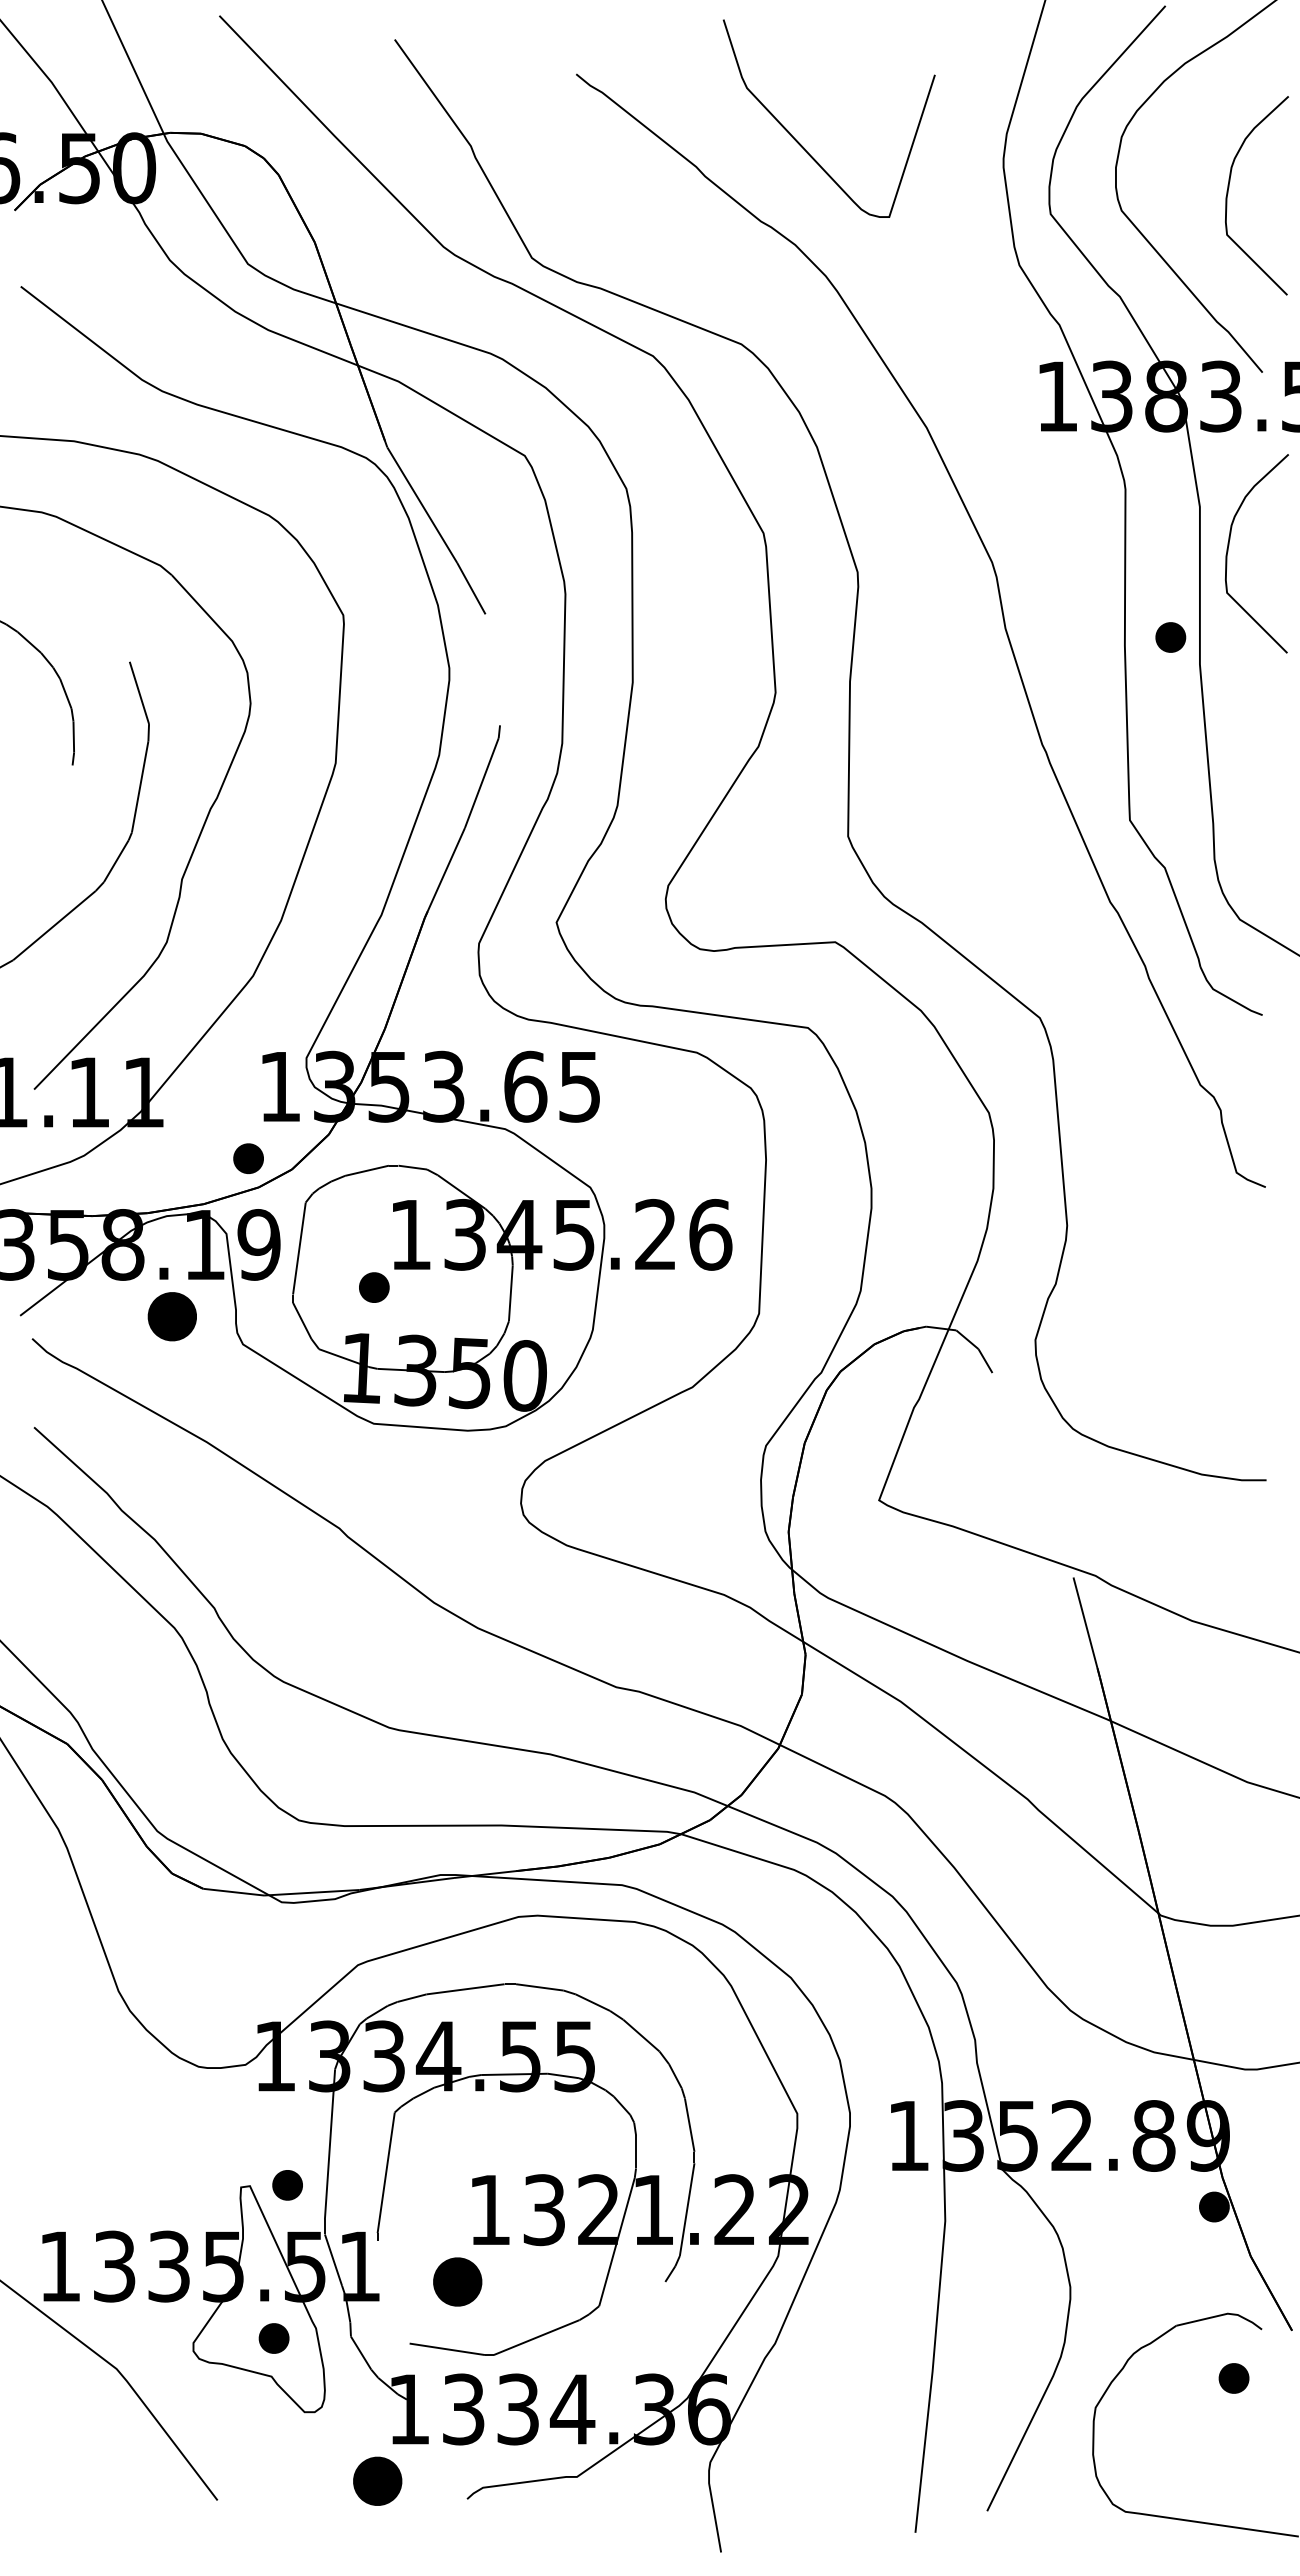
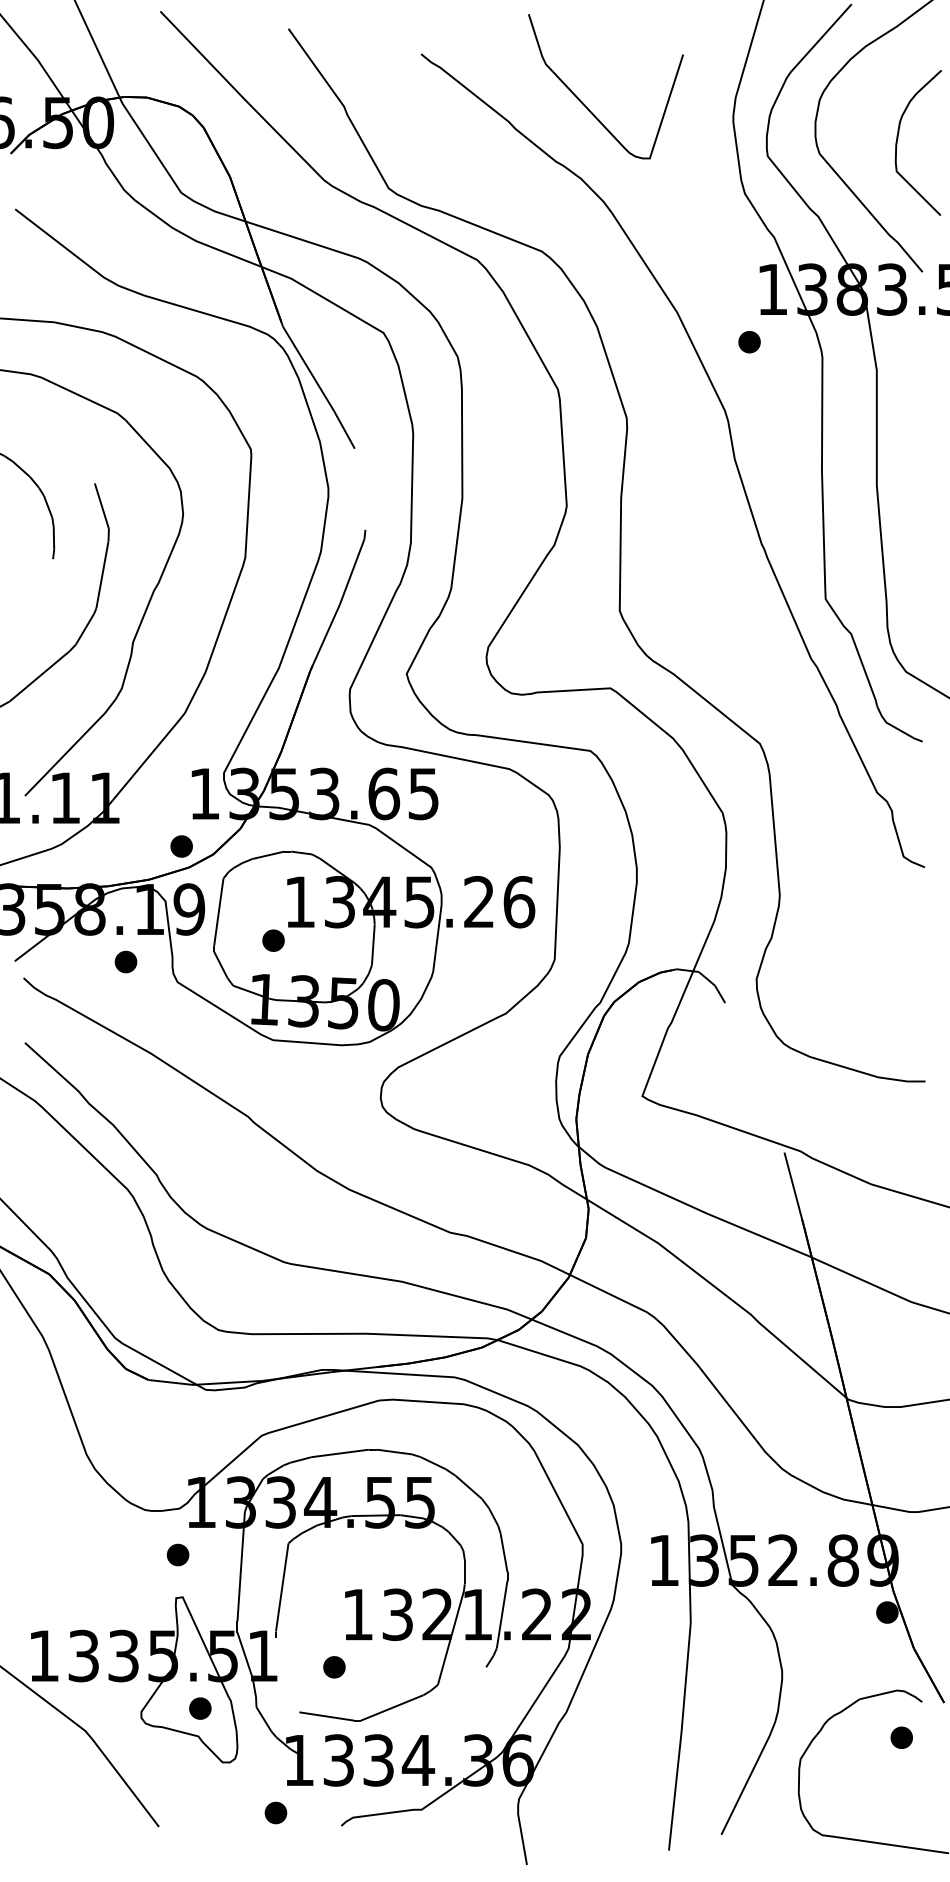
curve: (1228, 552) -> (897, 403), removed
part: (1170, 637) -> (749, 342), moved
part: (172, 1316) -> (126, 961), size x0.62
part: (287, 2185) -> (177, 1555), moved
part: (457, 2281) -> (334, 1666), size x0.62
part: (377, 2481) -> (275, 1813), size x0.62

